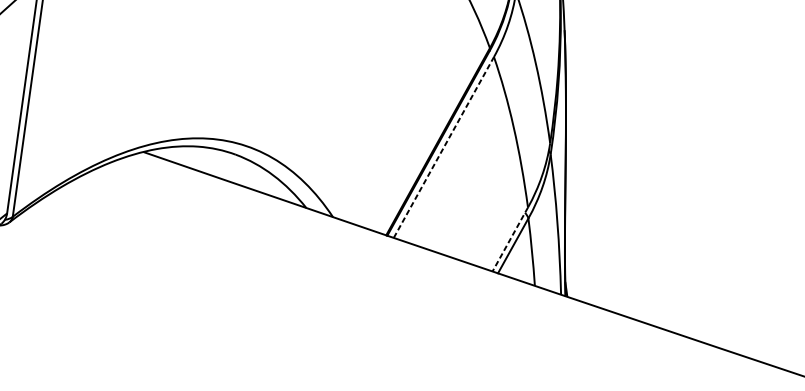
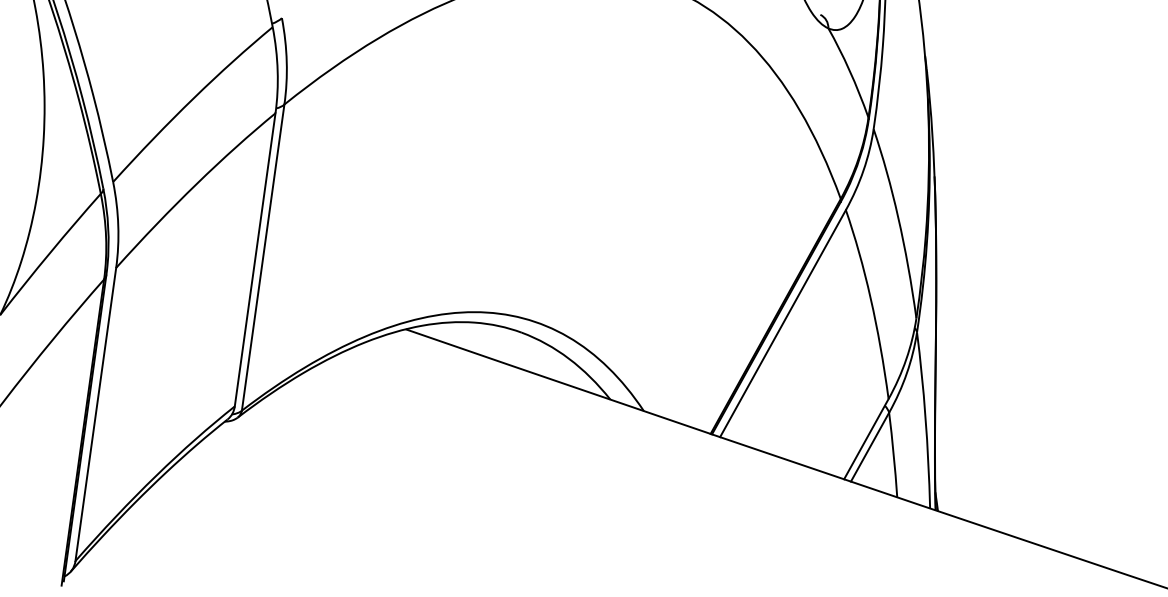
line: (444, 147) -> (783, 323), dashed -> solid
line: (510, 239) -> (866, 439), dashed -> solid

